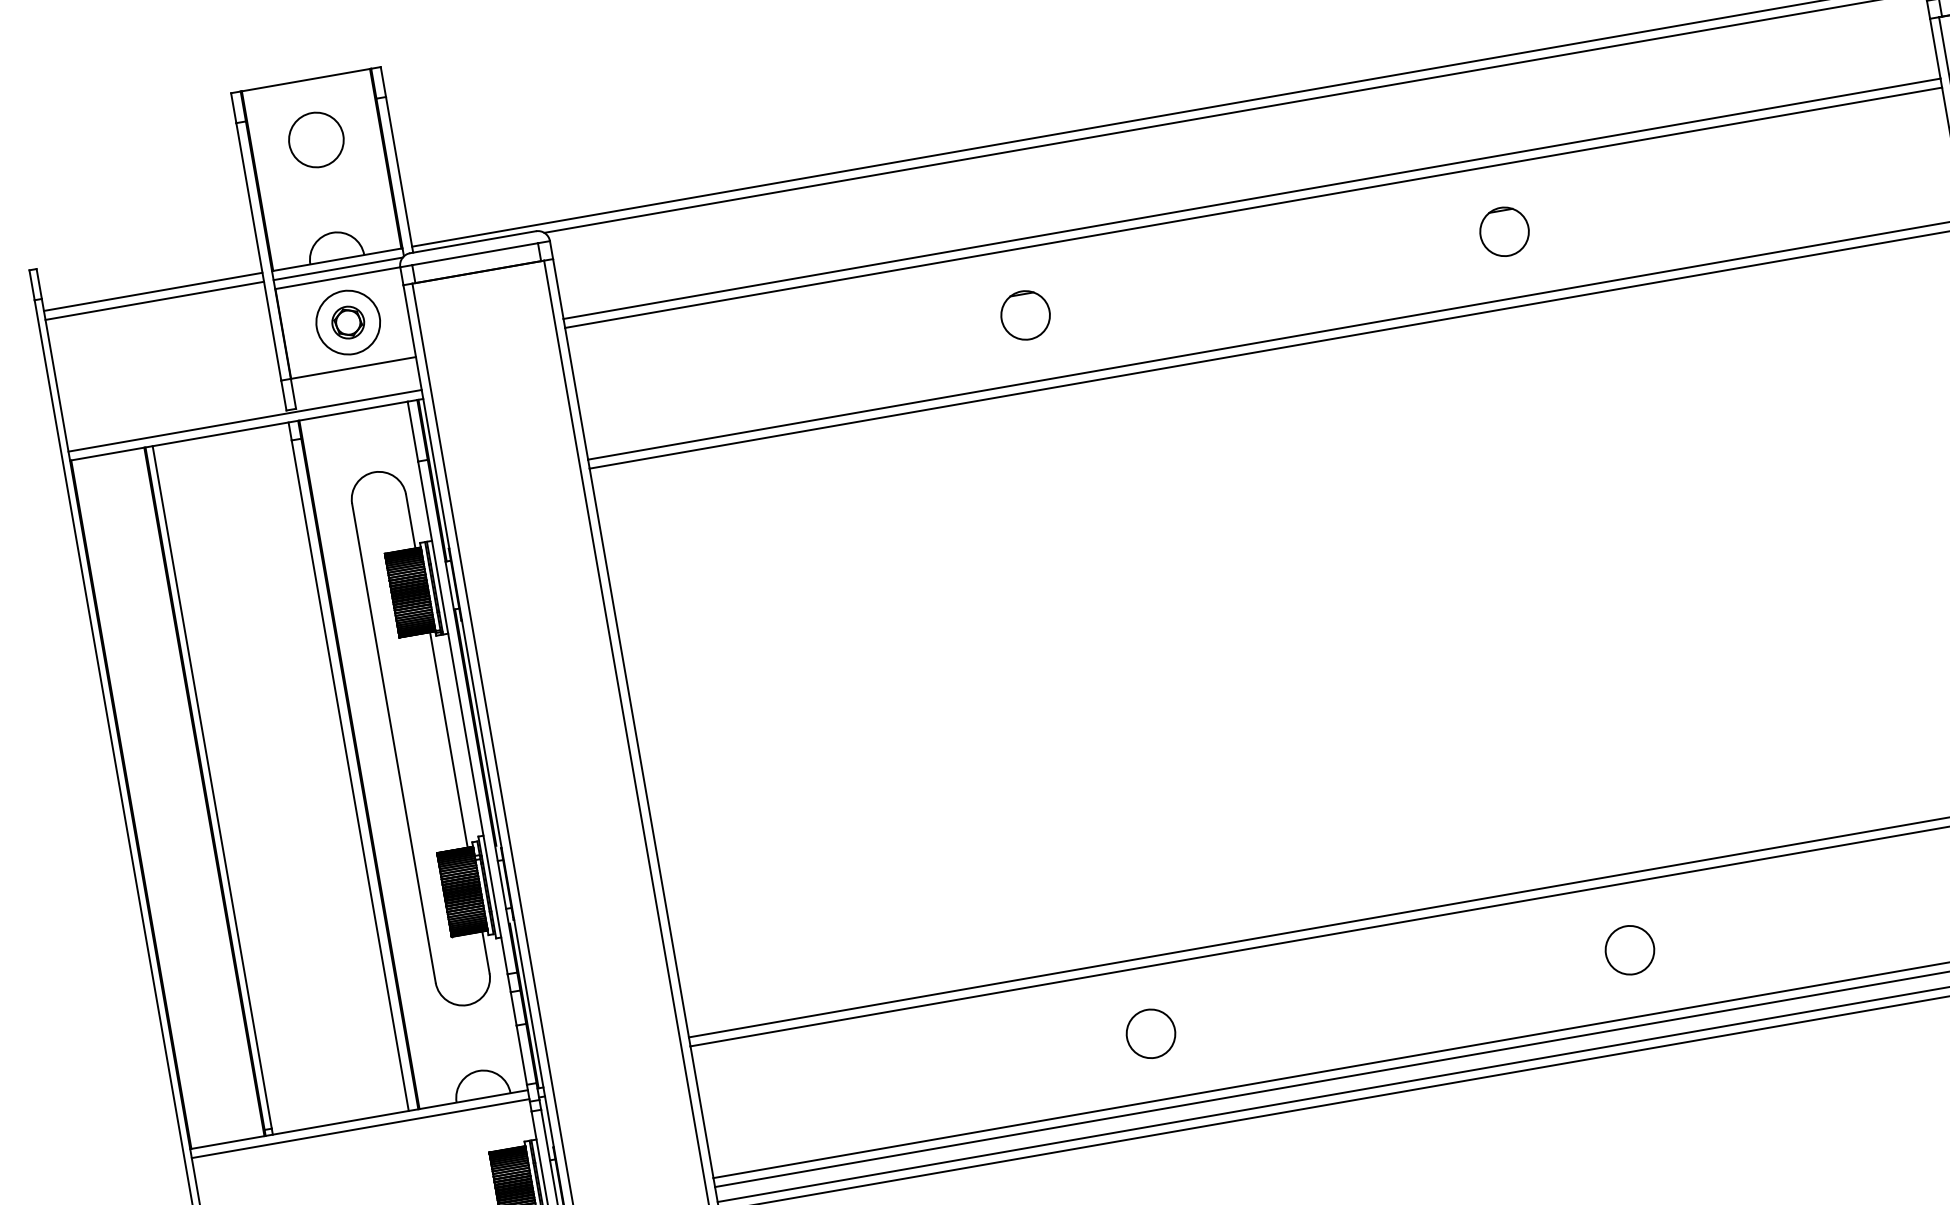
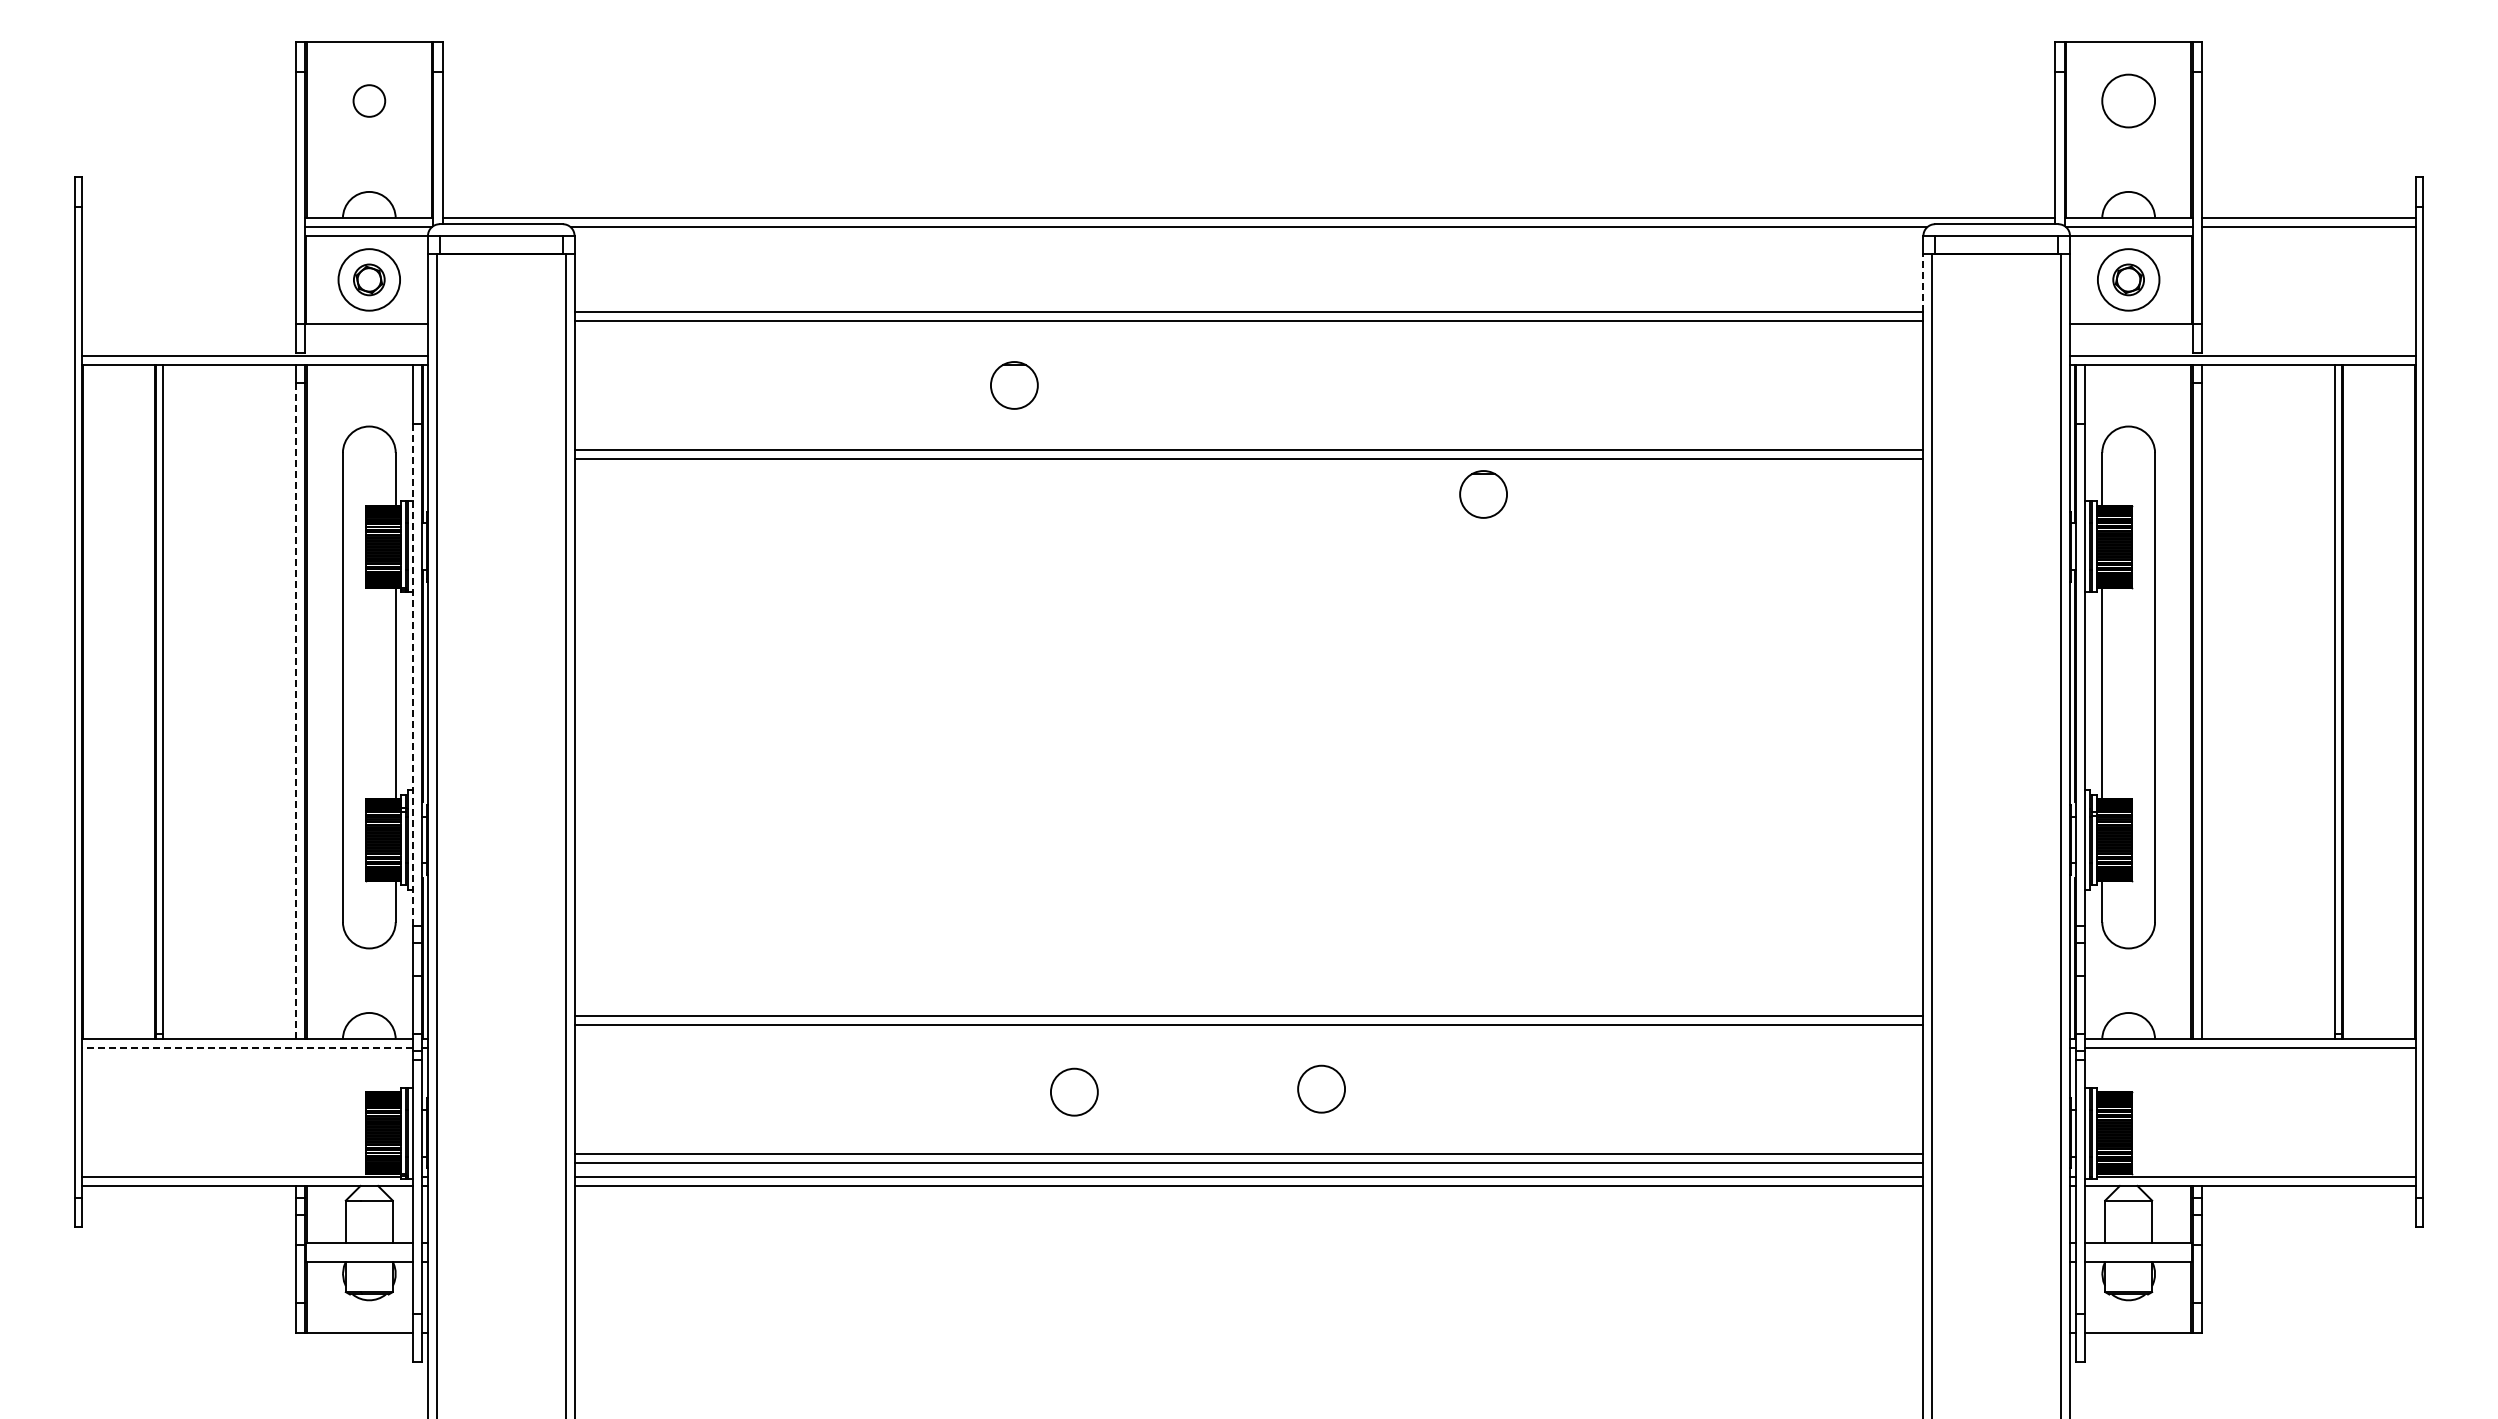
line: (1935, 48) -> (1923, 282), solid -> dashed
circle: (316, 139) -> (369, 100), size x0.6
part: (1504, 231) -> (1483, 494), moved
line: (152, 292) -> (188, 218), removed
line: (154, 301) -> (188, 227), removed
line: (462, 718) -> (412, 675), solid -> dashed
line: (350, 775) -> (296, 710), solid -> dashed
circle: (1629, 949) -> (1321, 1088), moved
circle: (1150, 1033) -> (1074, 1091), moved
line: (359, 1129) -> (246, 1048), solid -> dashed

